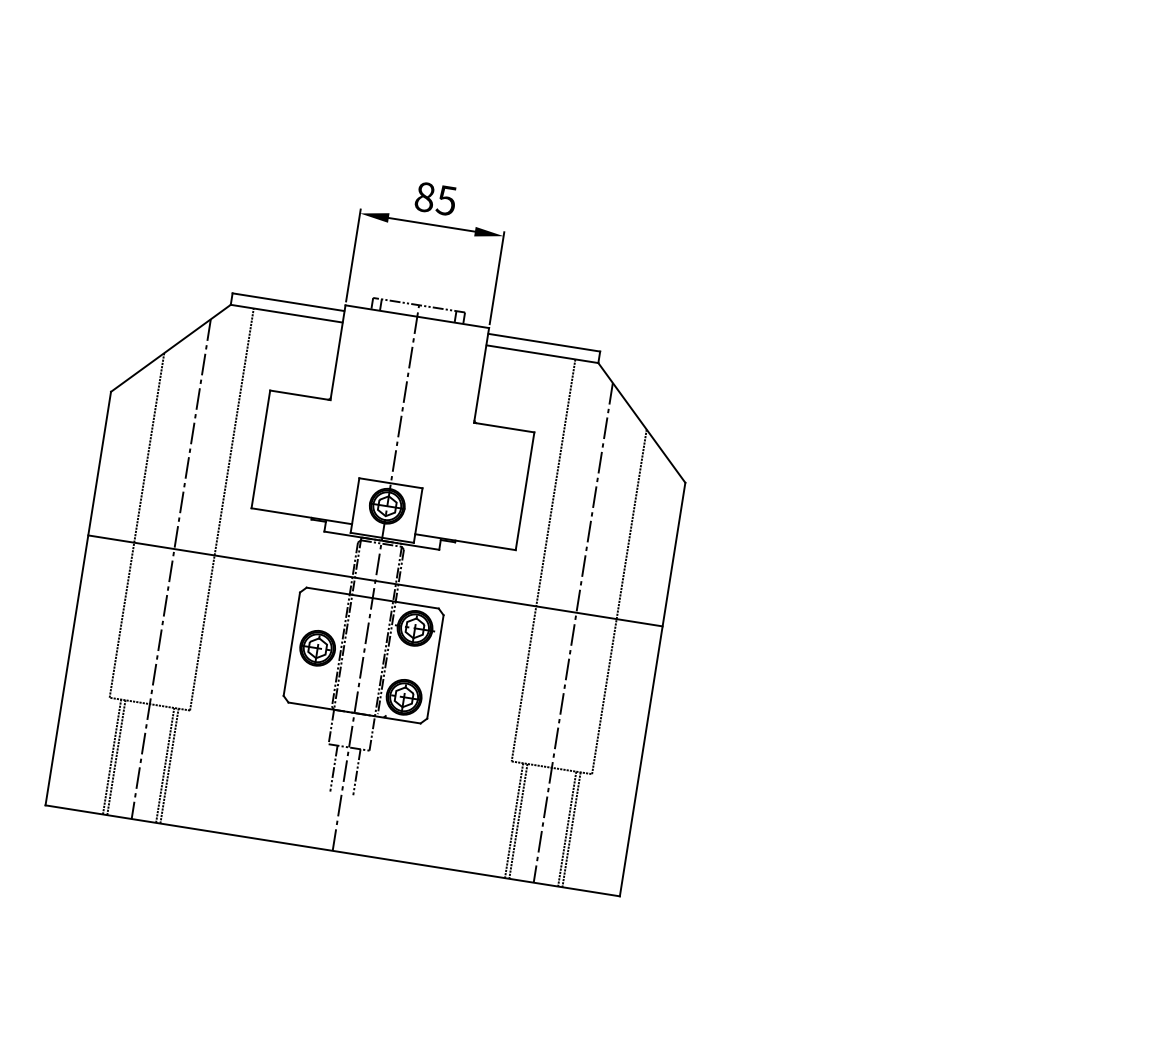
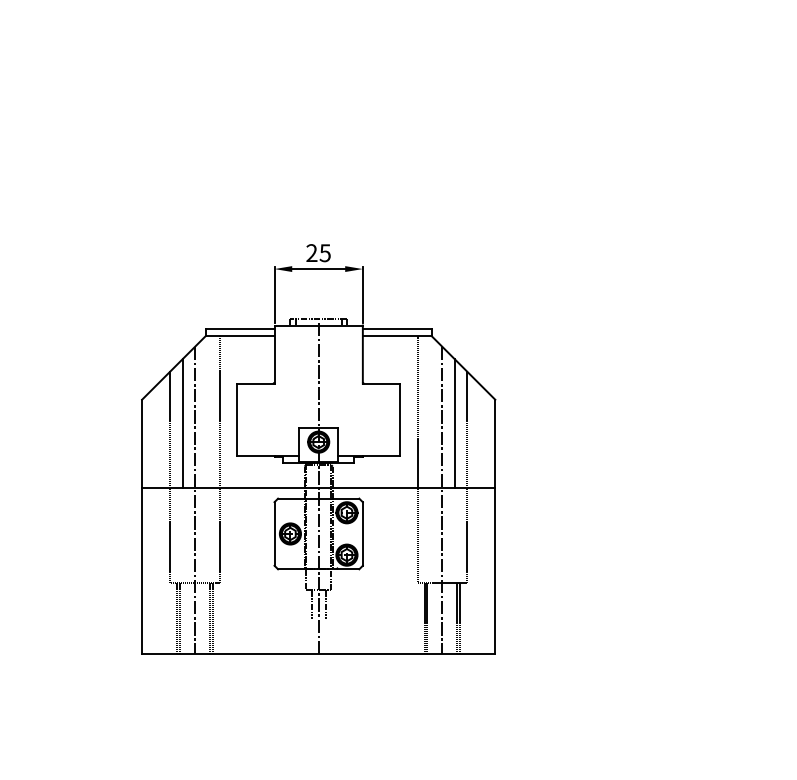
text: (424, 197) -> (311, 253), 85 -> 25
line: (170, 440) -> (182, 423), added
line: (612, 510) -> (454, 423), added

